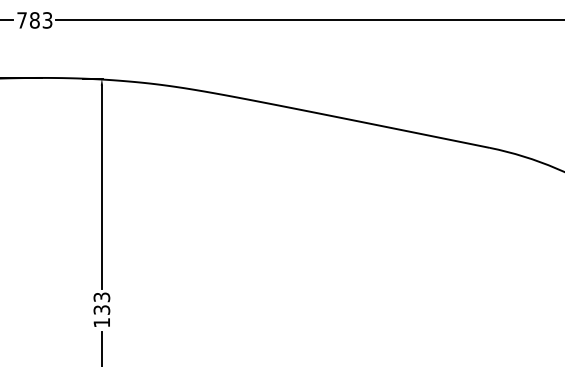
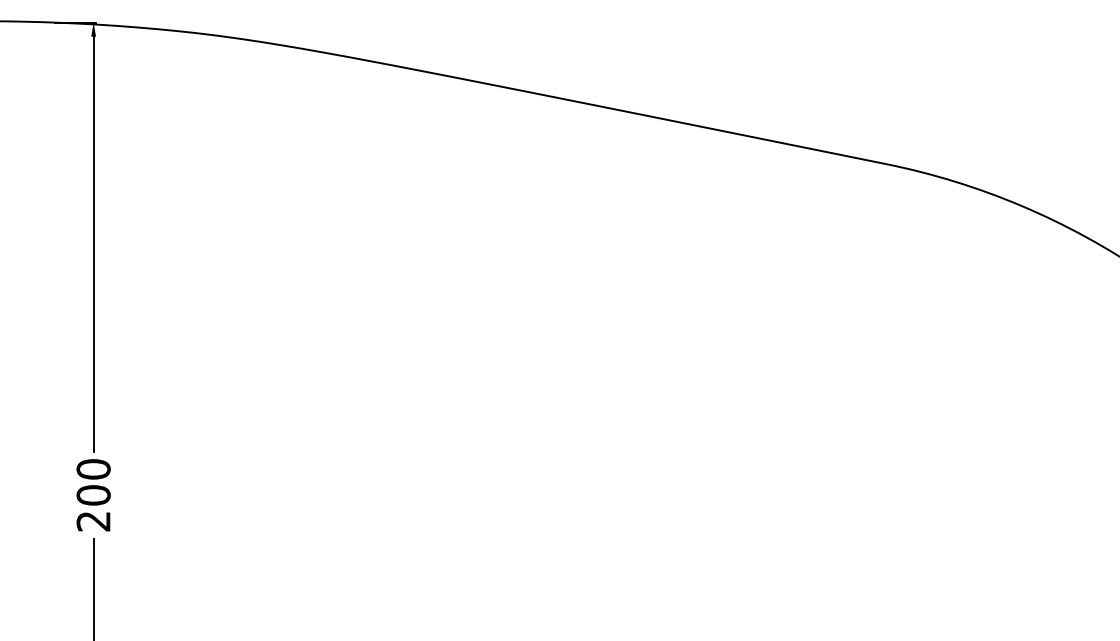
text: (101, 309) -> (92, 494), 133 -> 200

